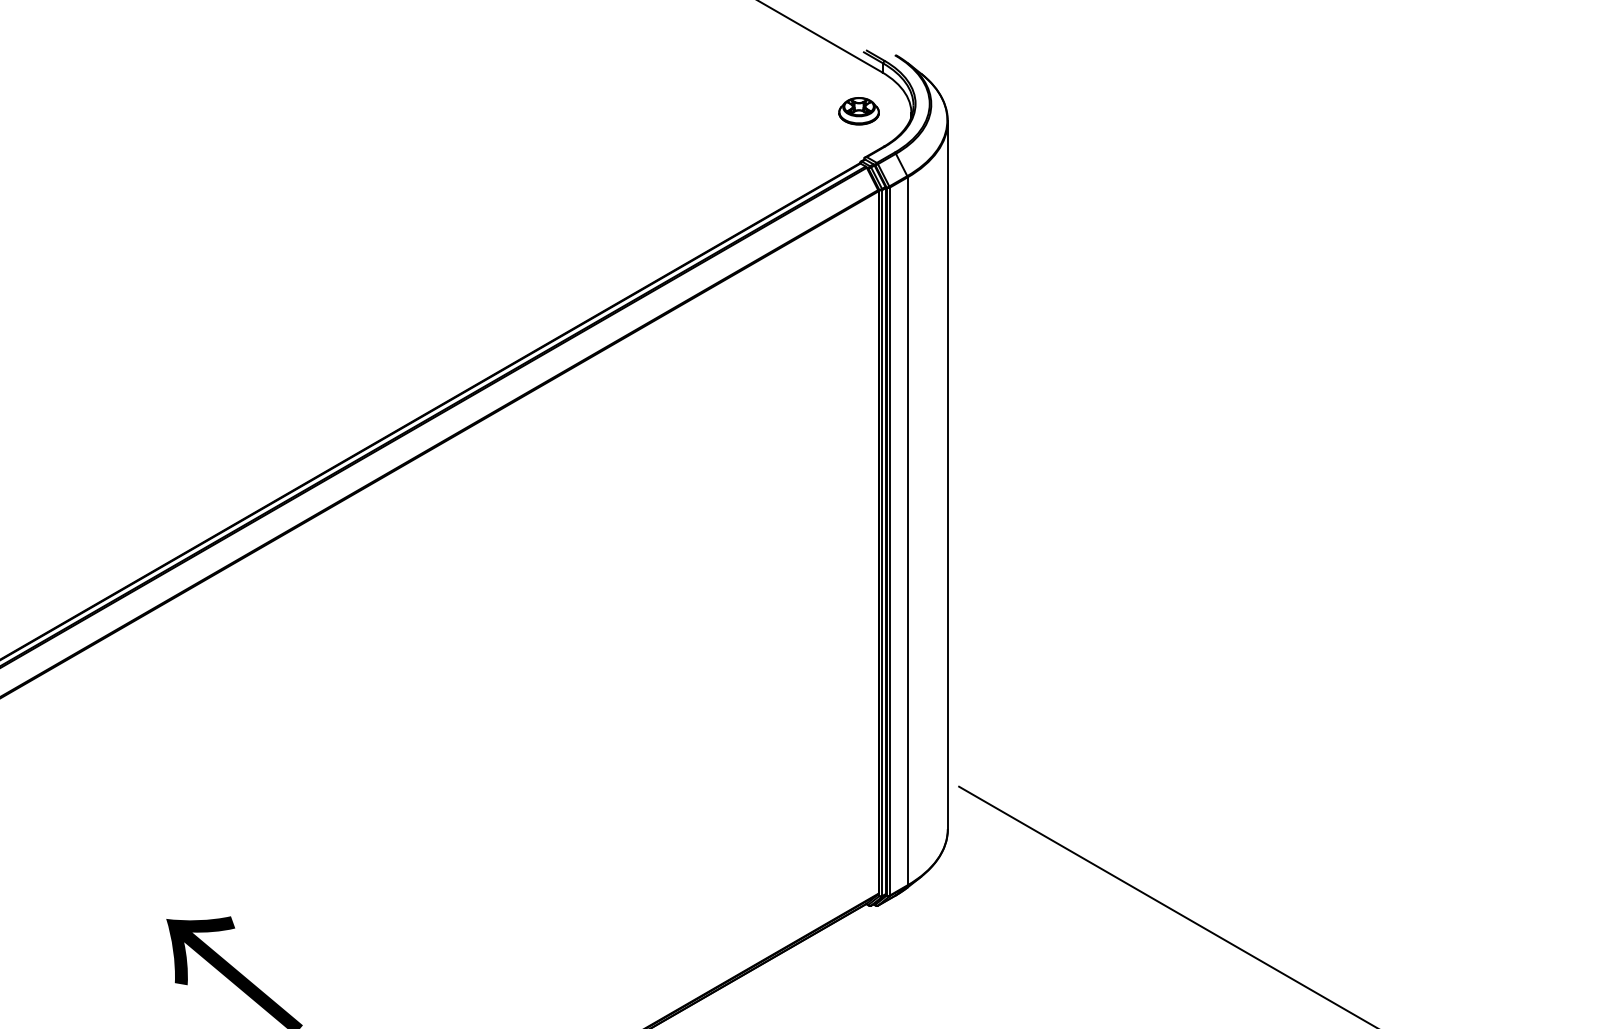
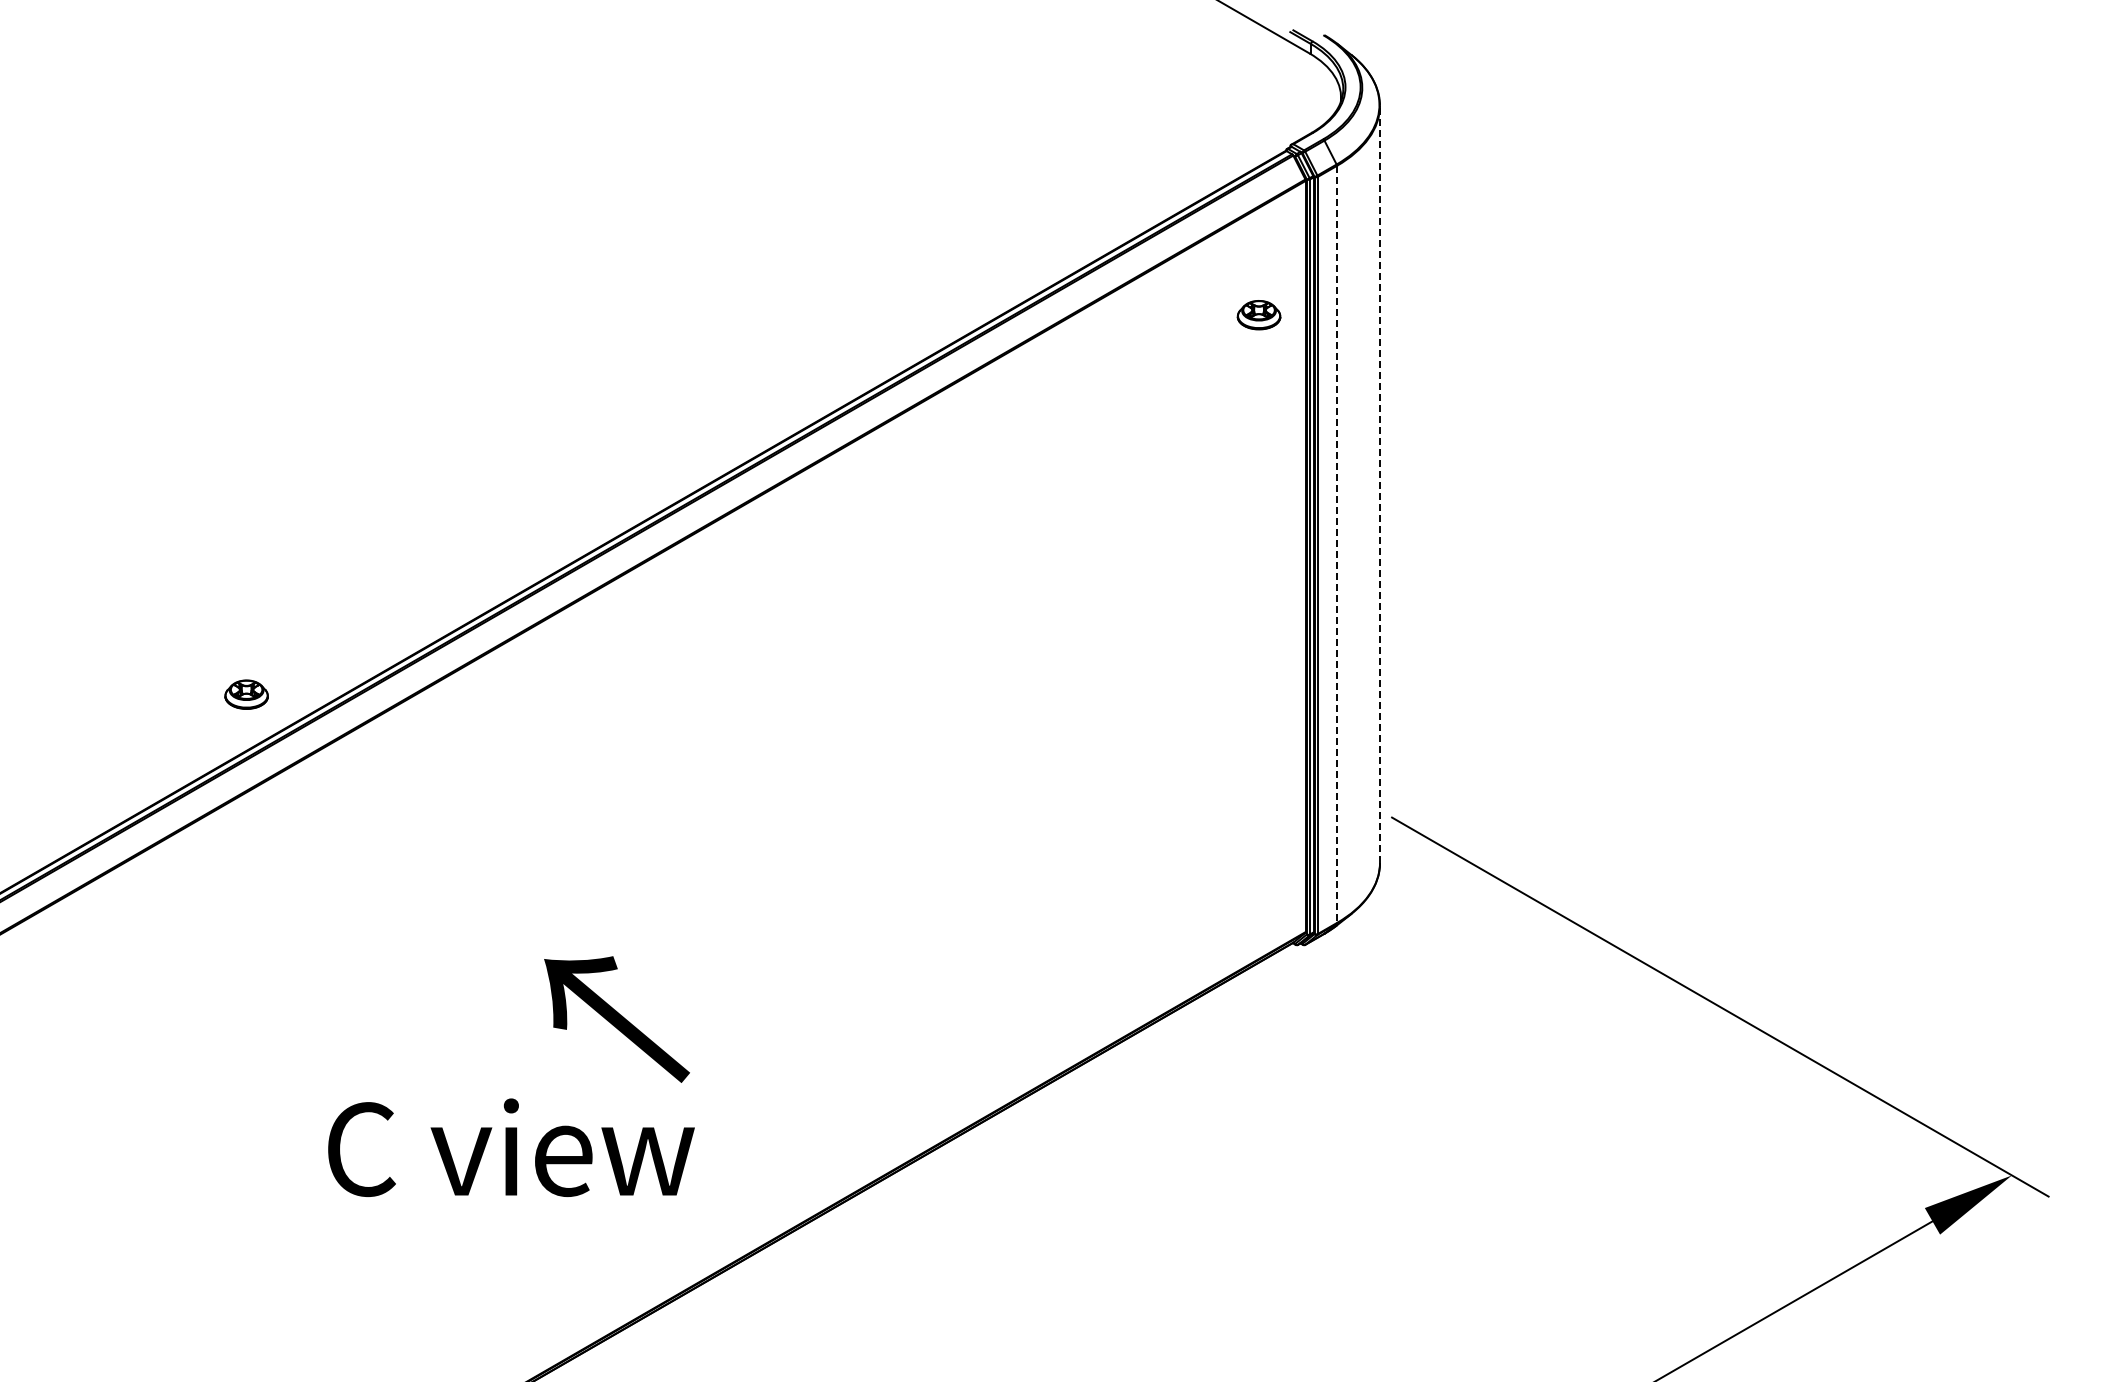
part: (858, 111) -> (1258, 315), moved
line: (948, 475) -> (1380, 484), solid -> dashed
line: (908, 531) -> (1337, 544), solid -> dashed

